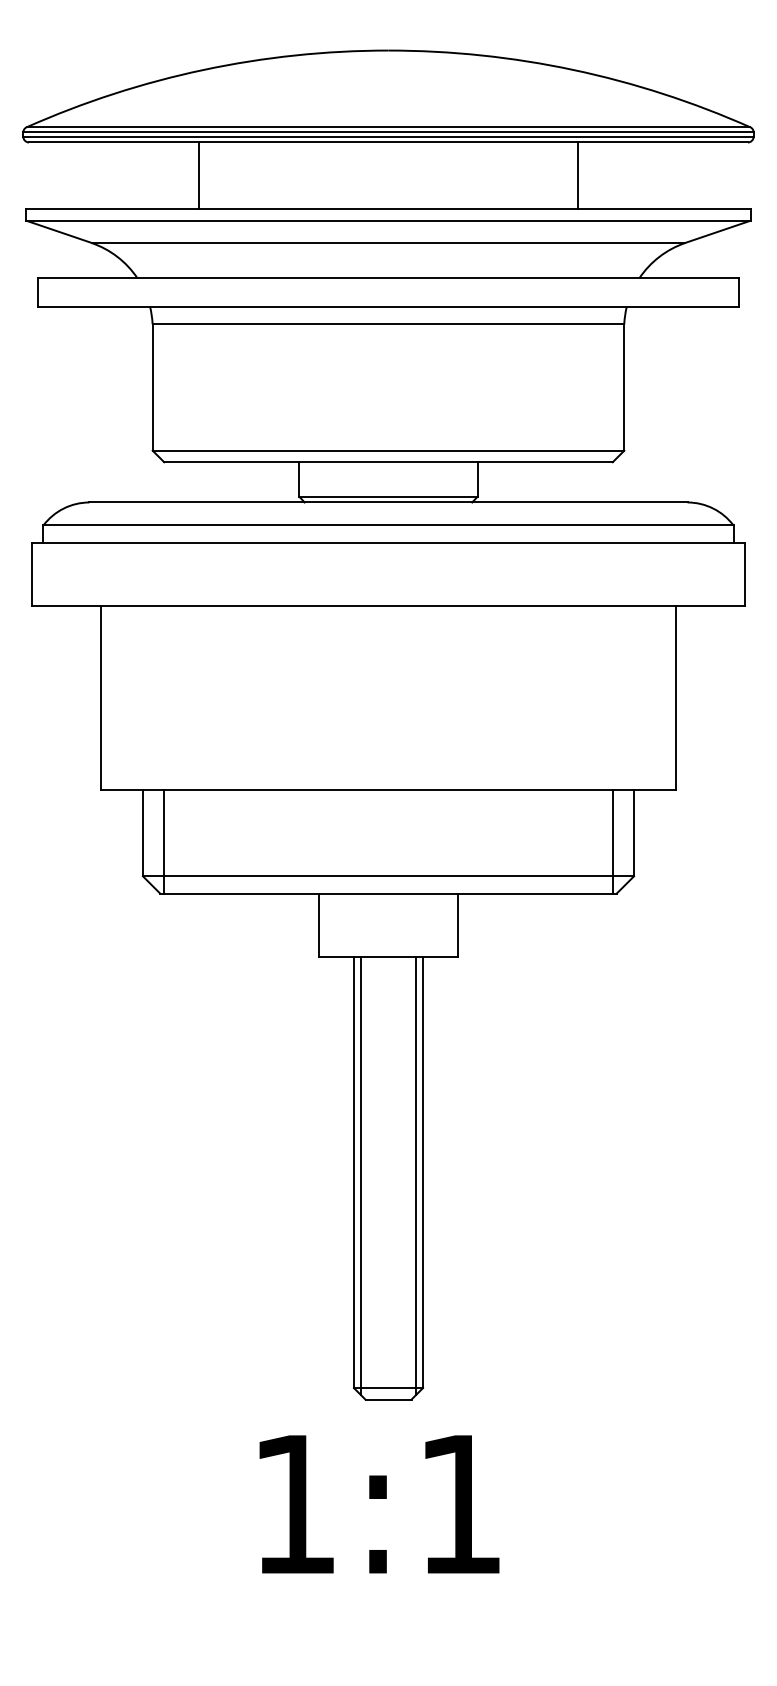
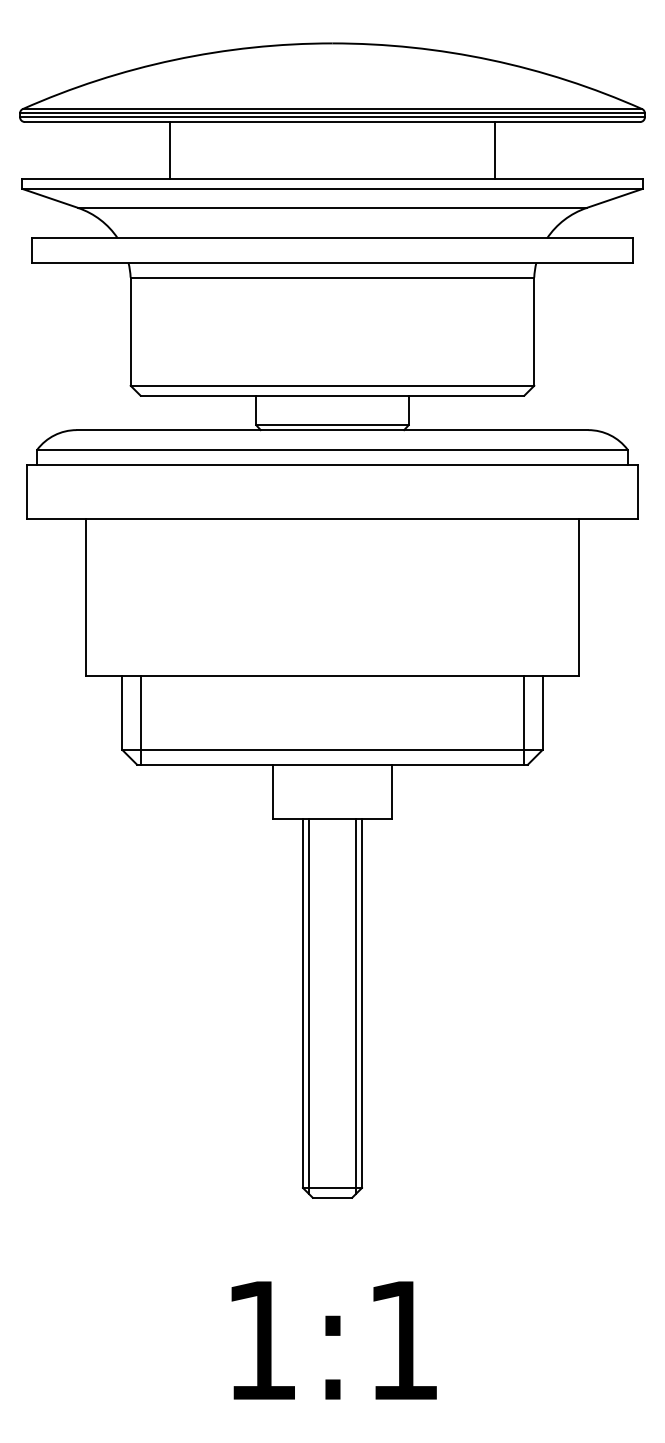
text: (379, 1504) -> (334, 1340), moved

